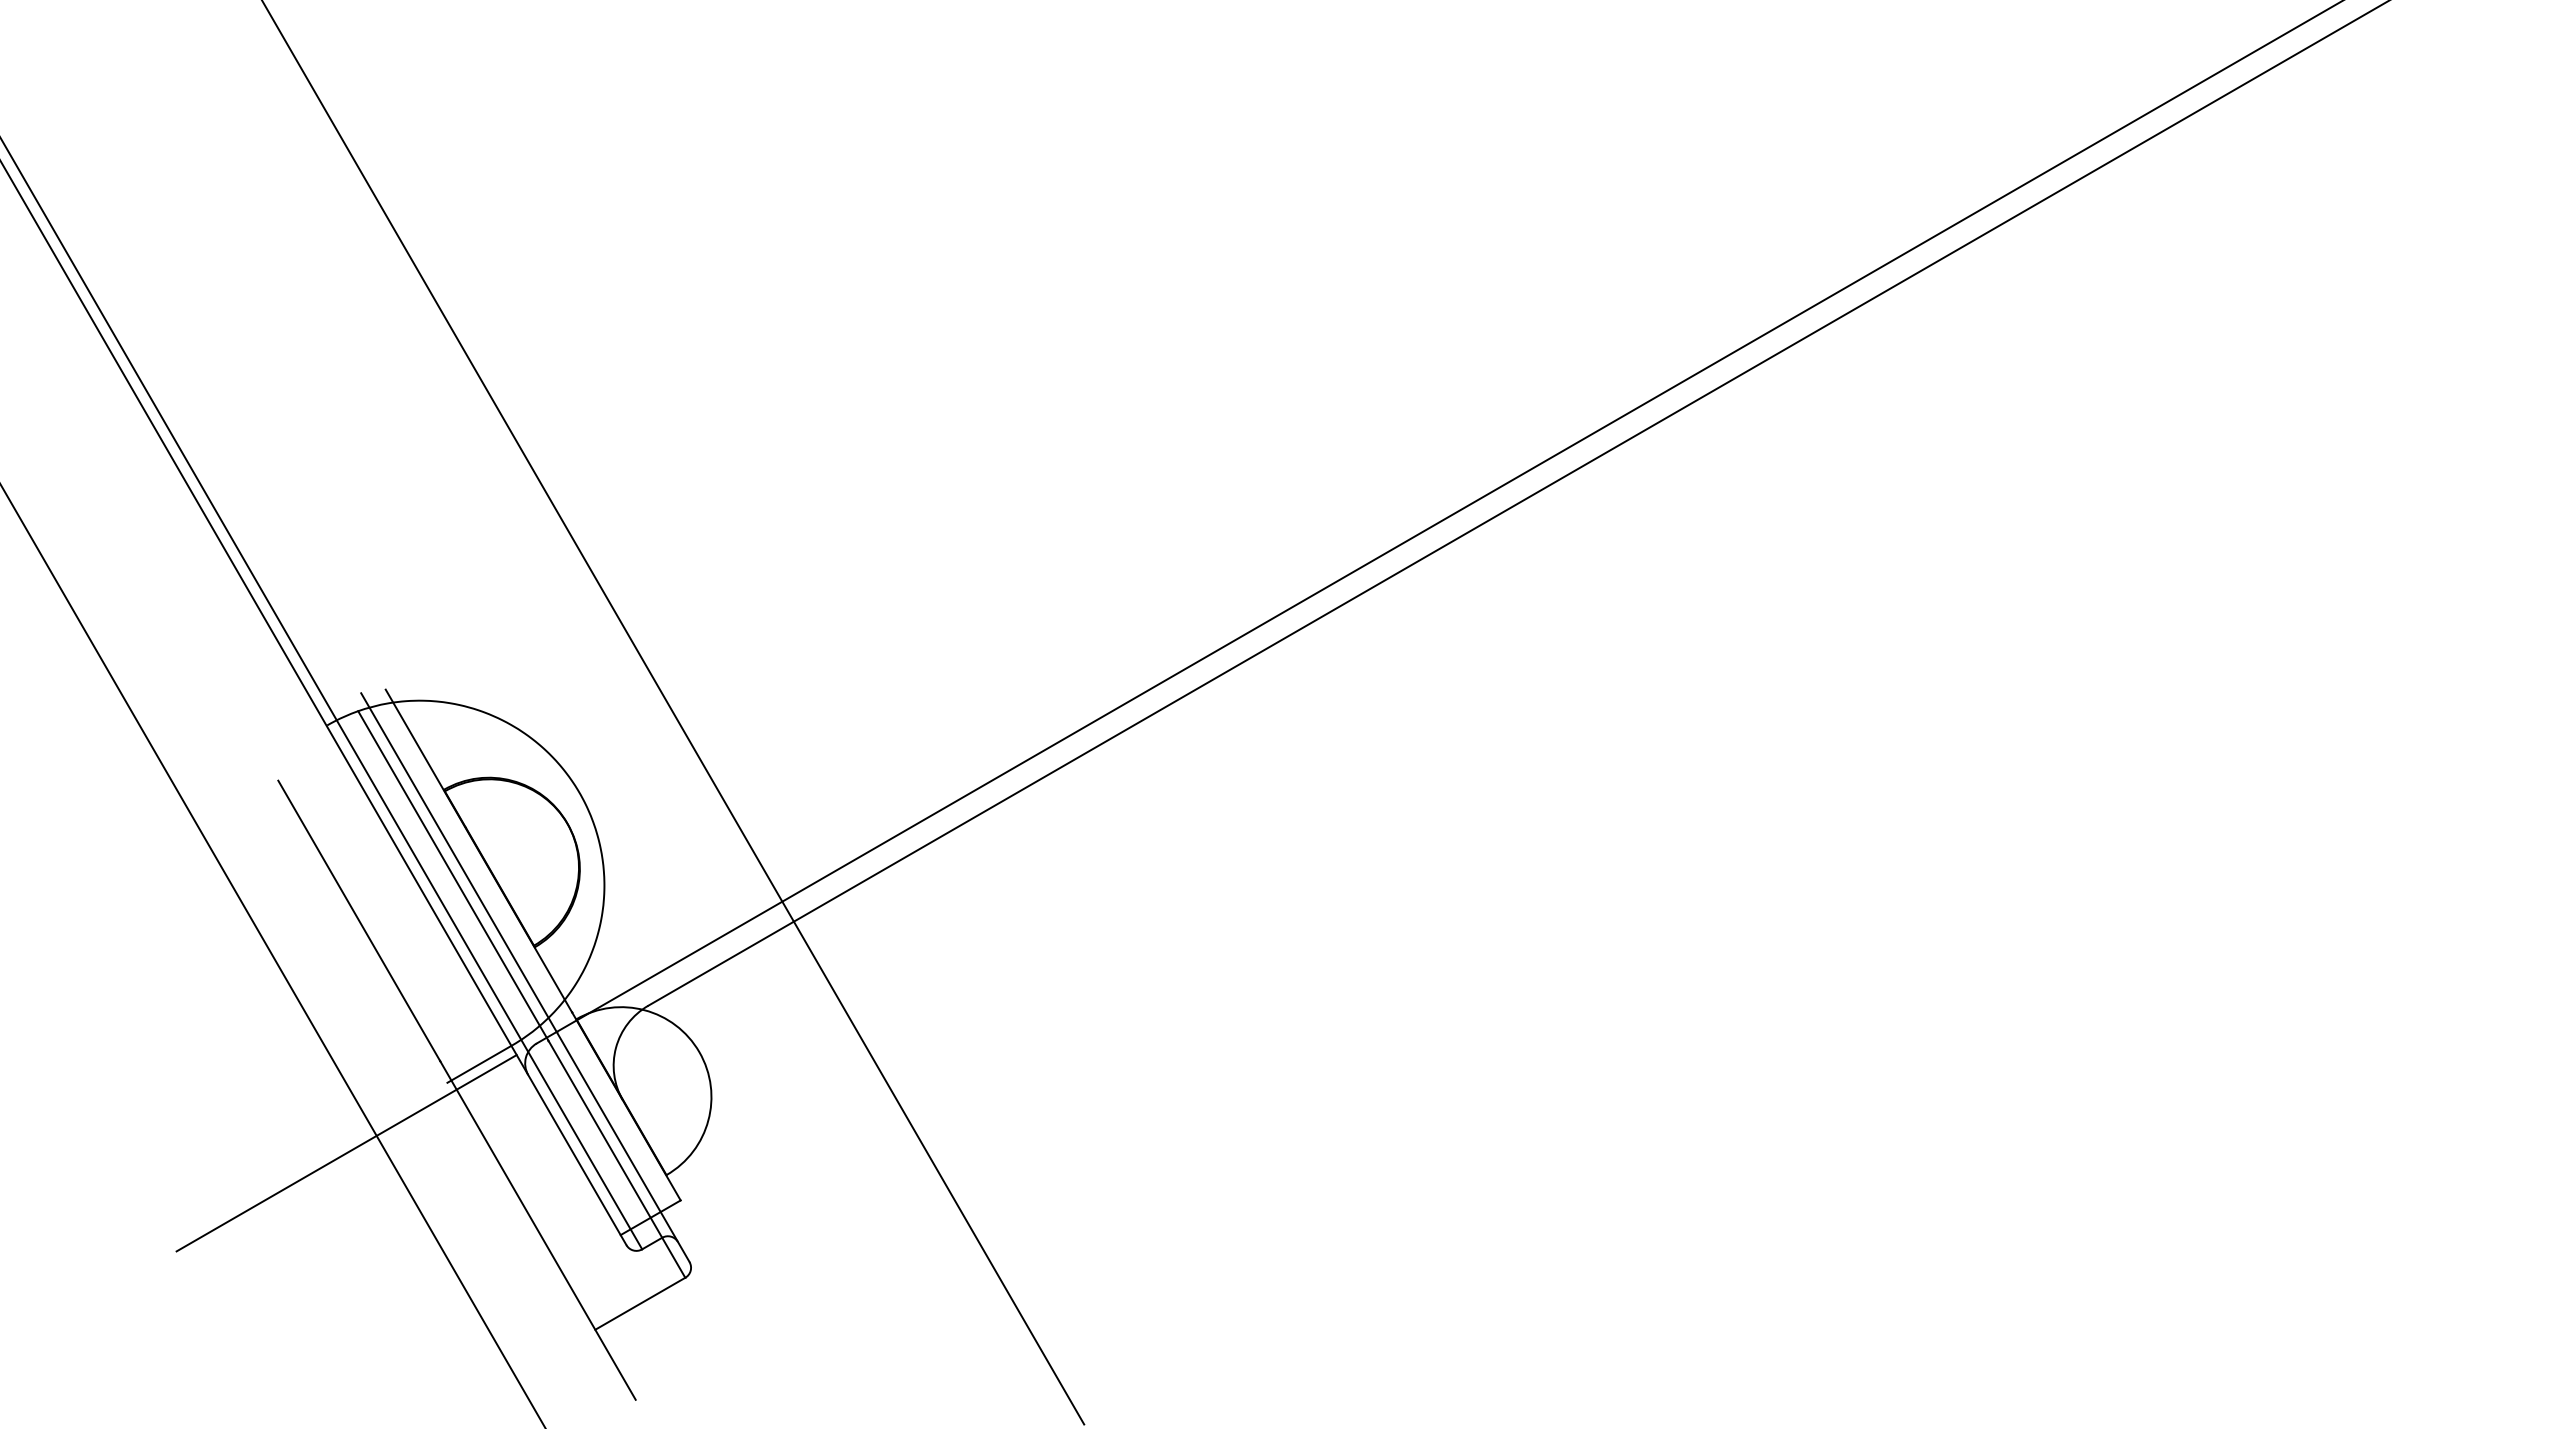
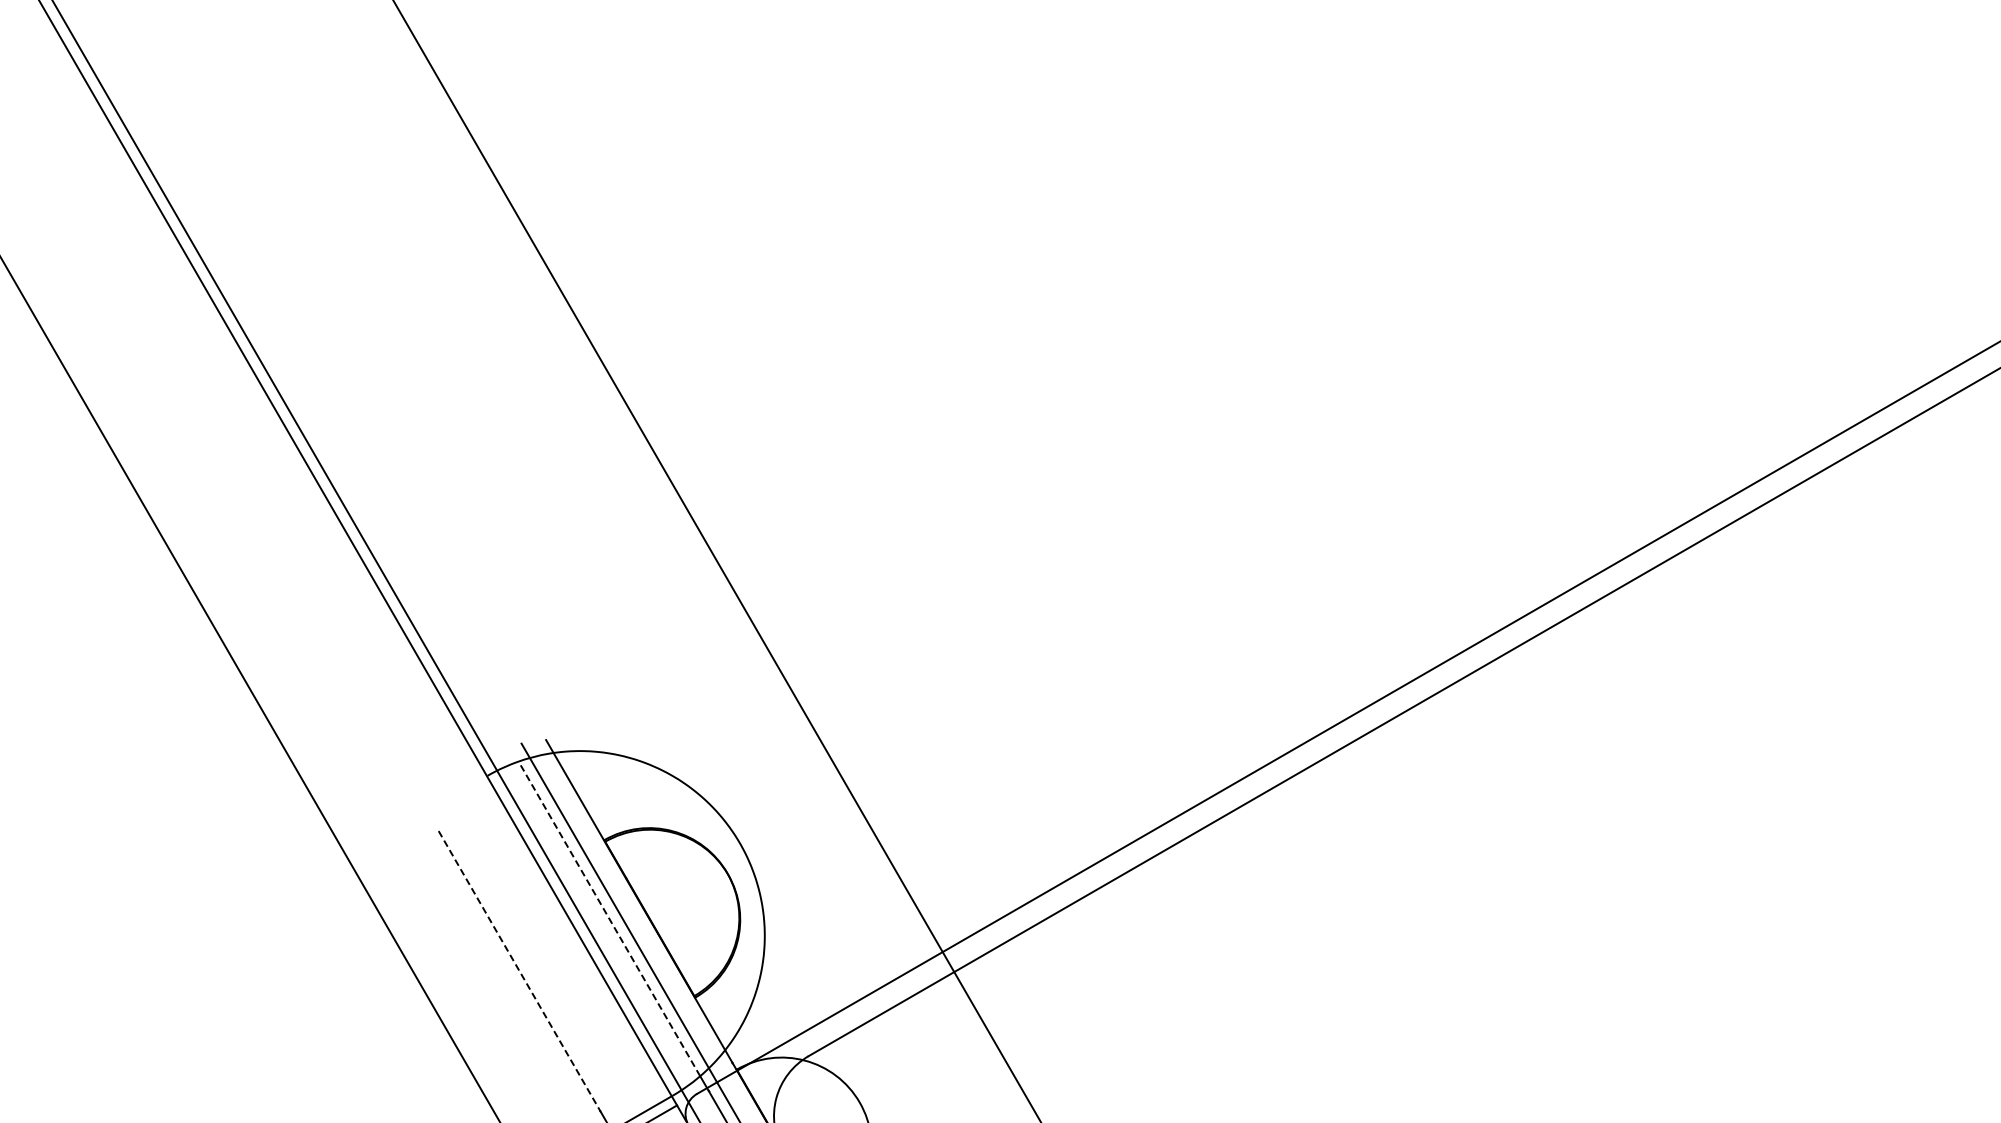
line: (449, 868) -> (609, 918), solid -> dashed
line: (359, 920) -> (519, 970), solid -> dashed

